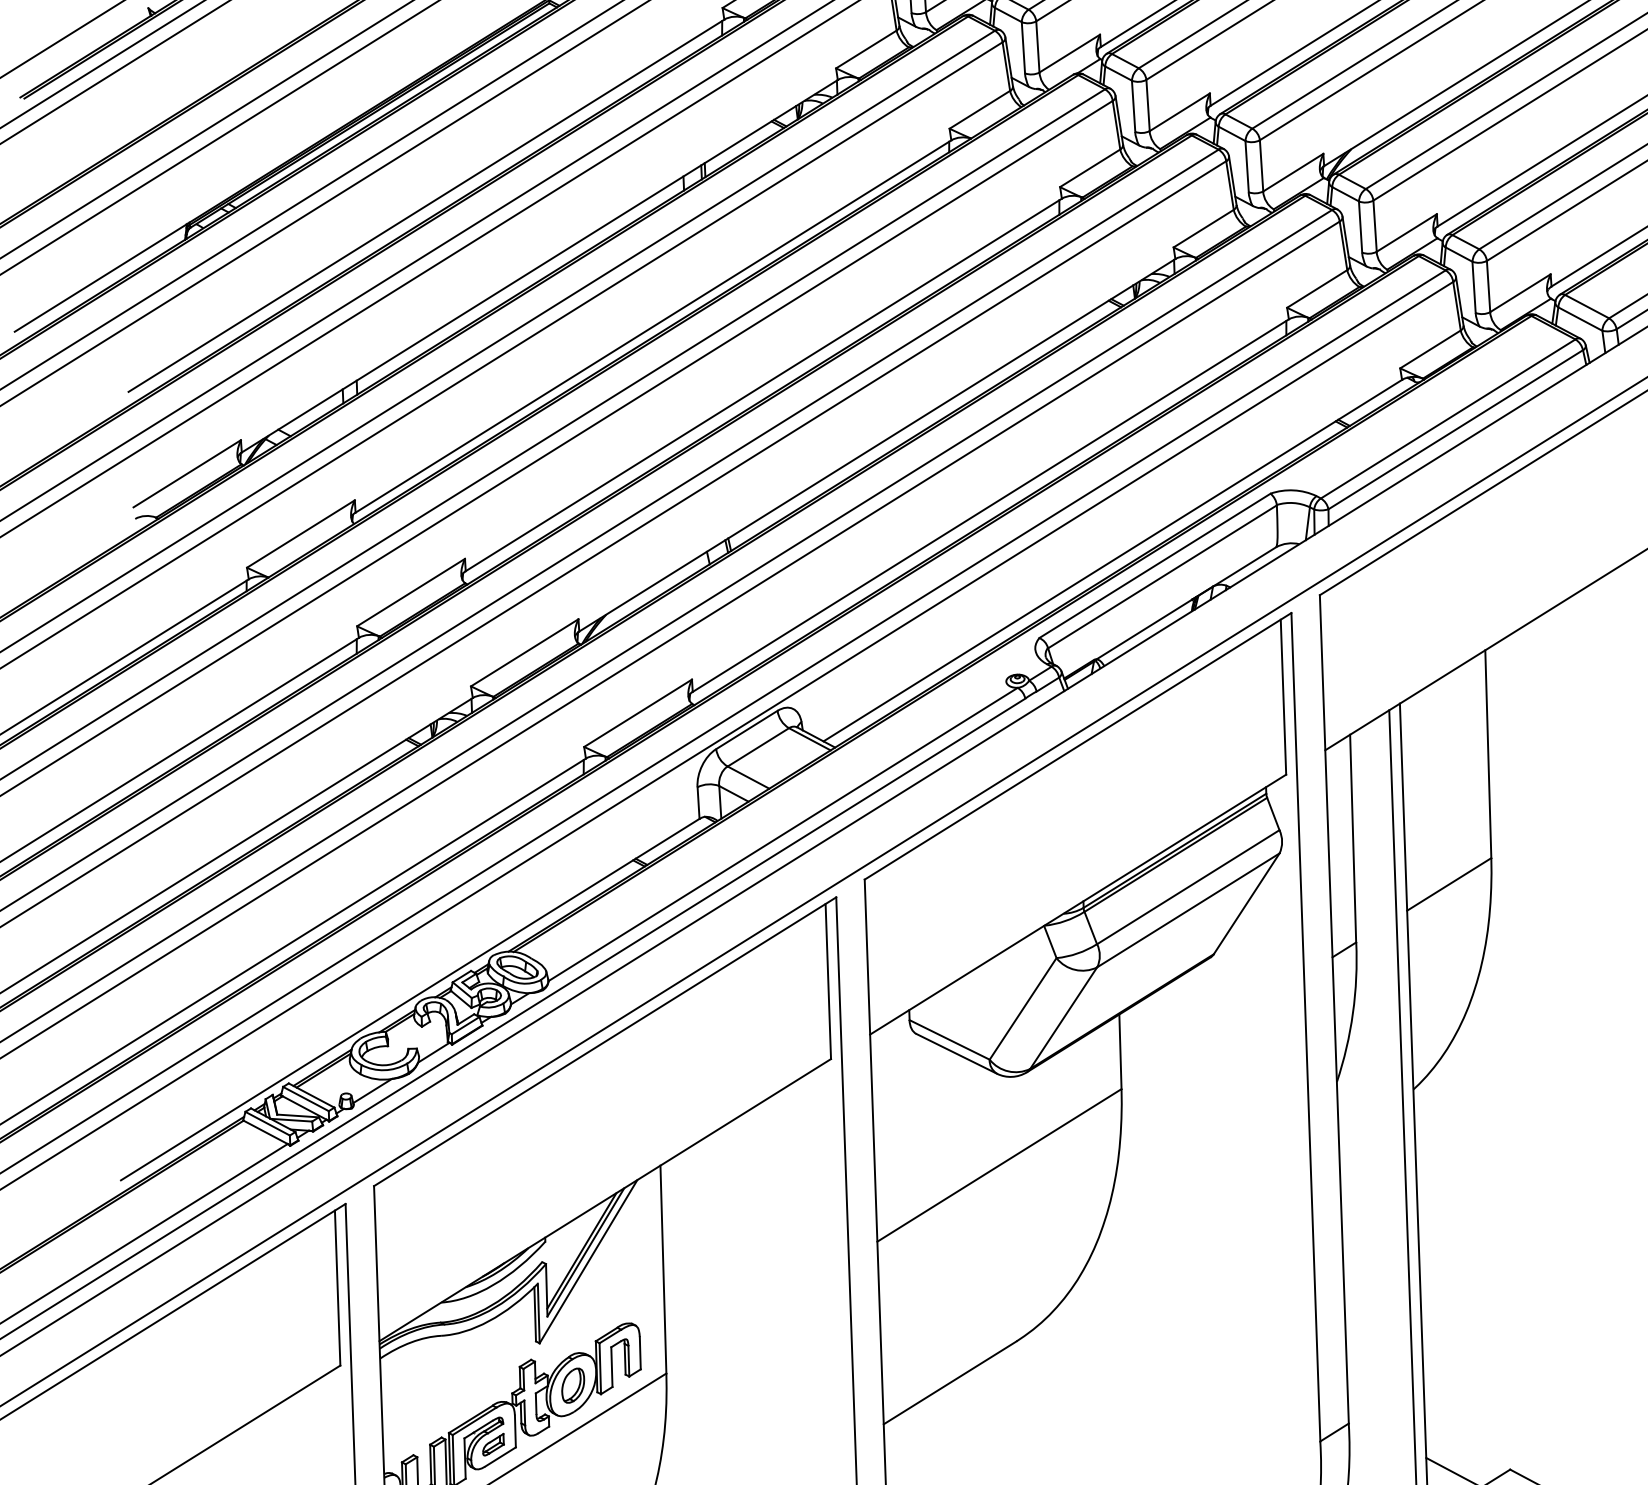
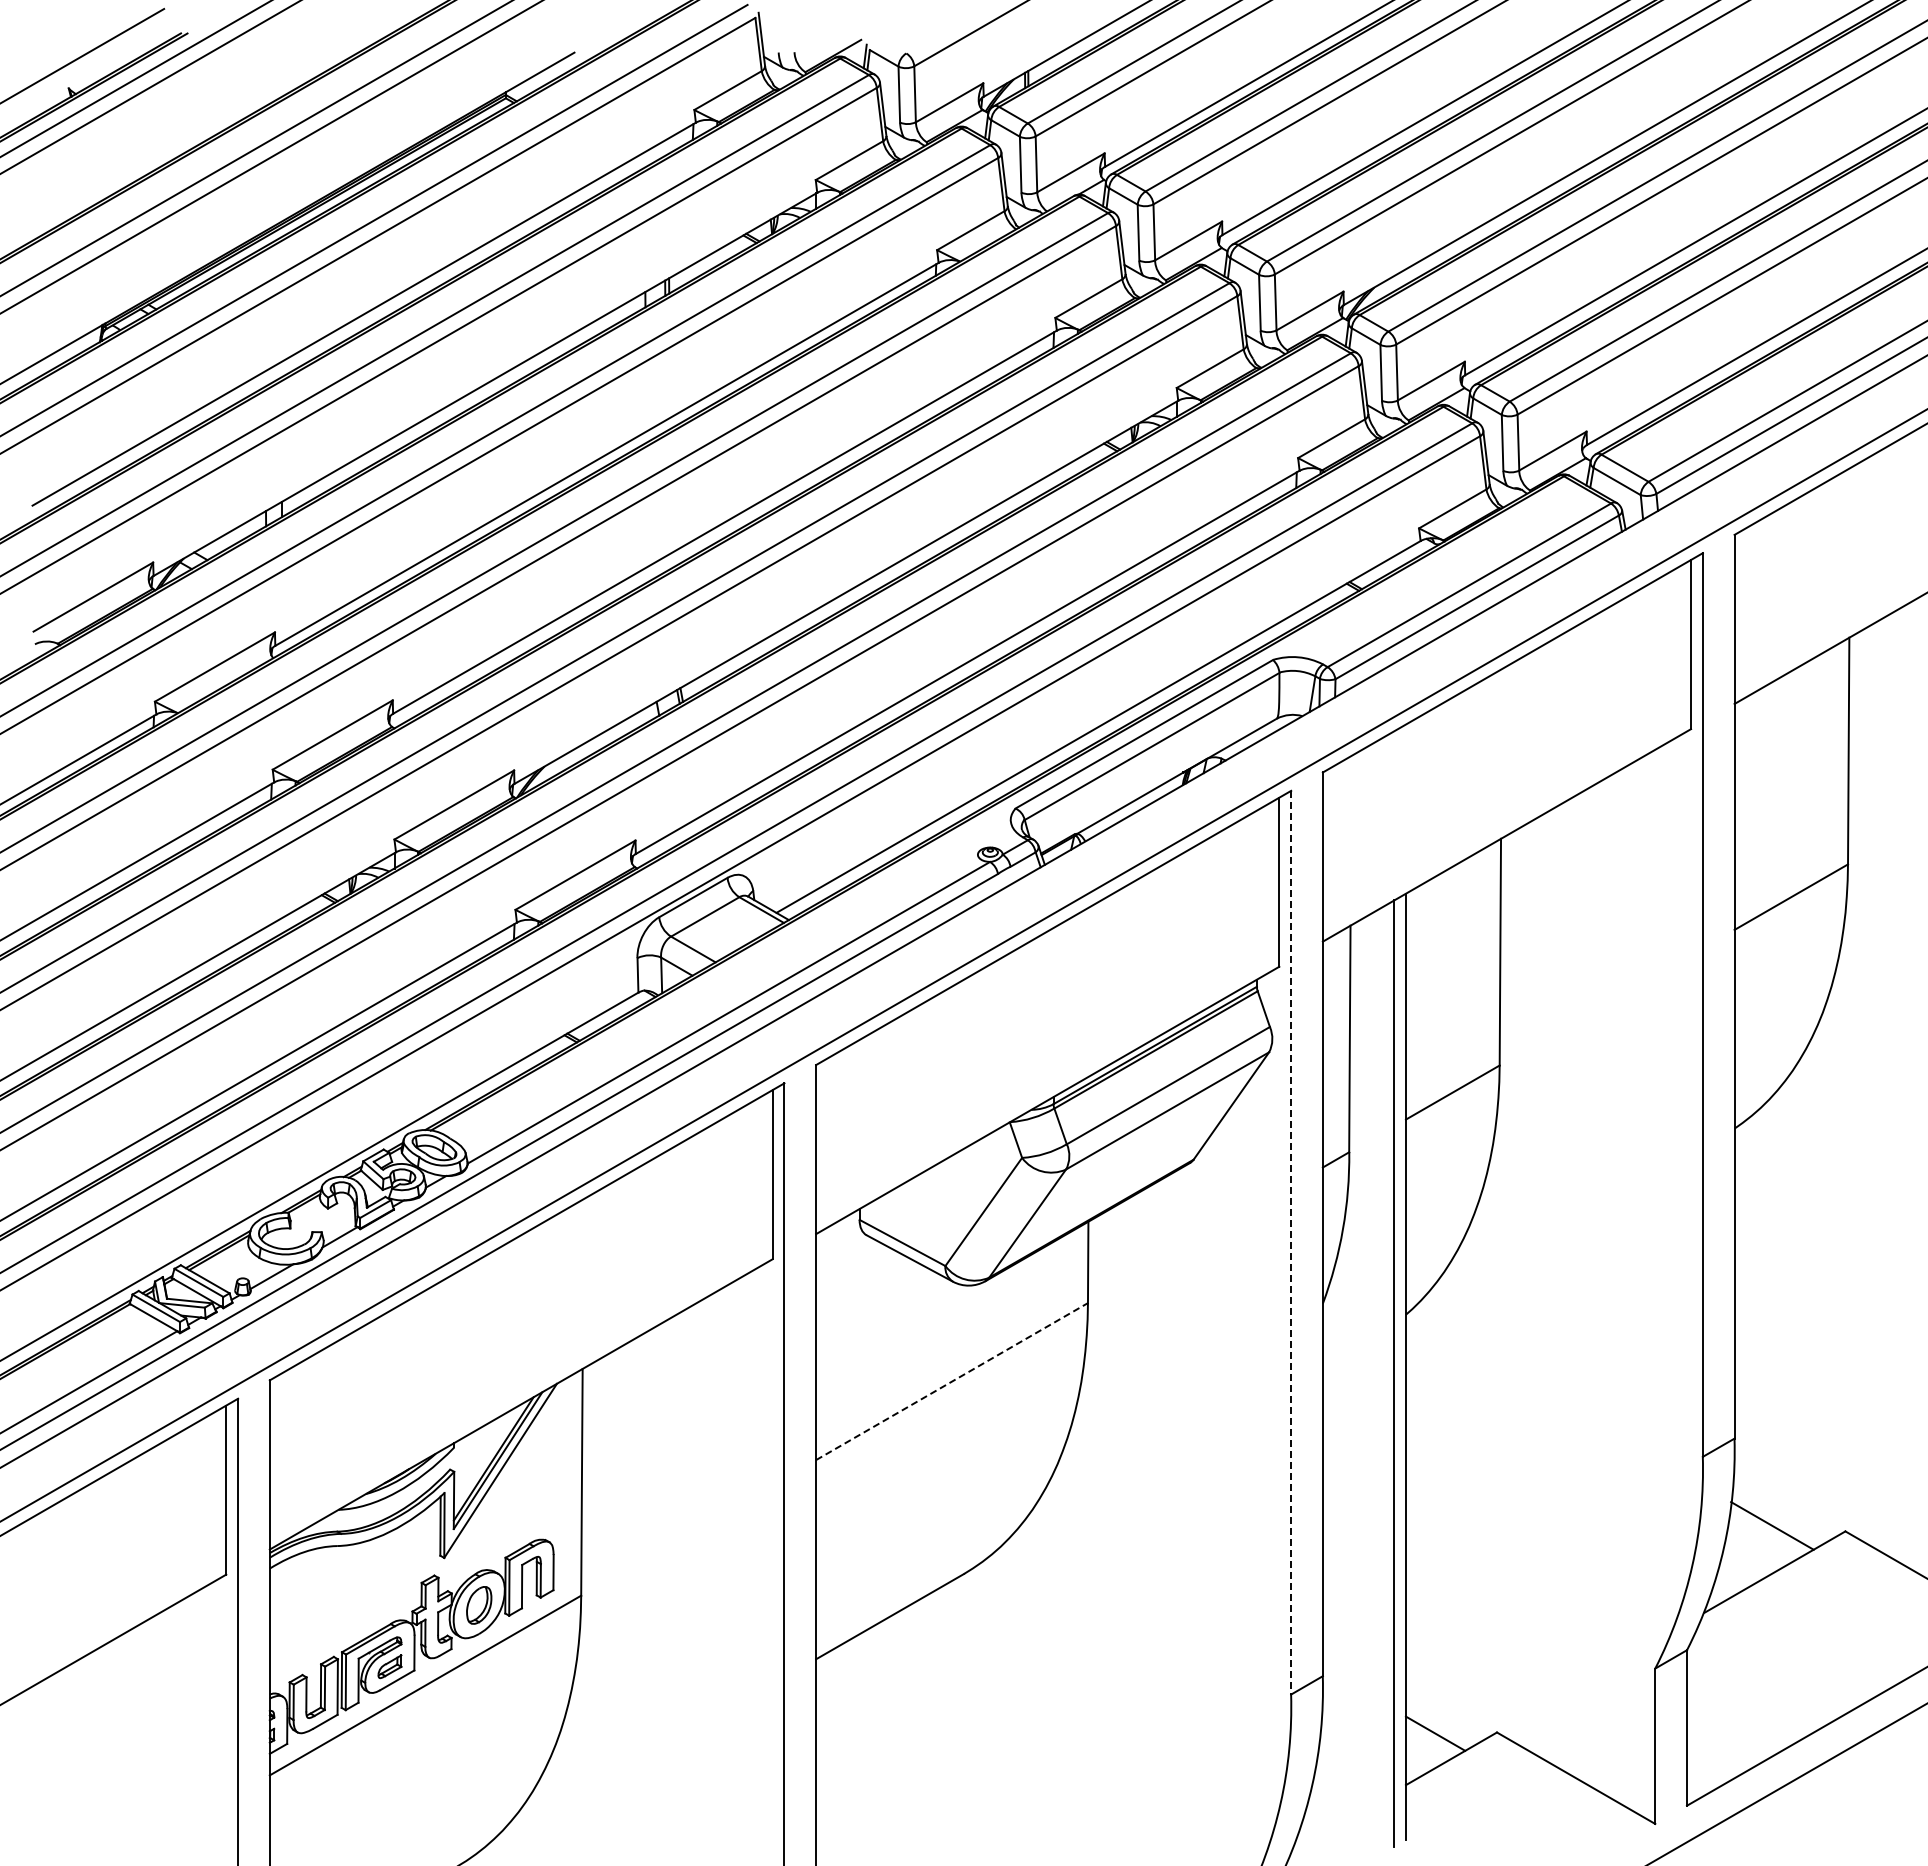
line: (1306, 1027) -> (1291, 1242), solid -> dashed
line: (999, 1165) -> (952, 1381), solid -> dashed

